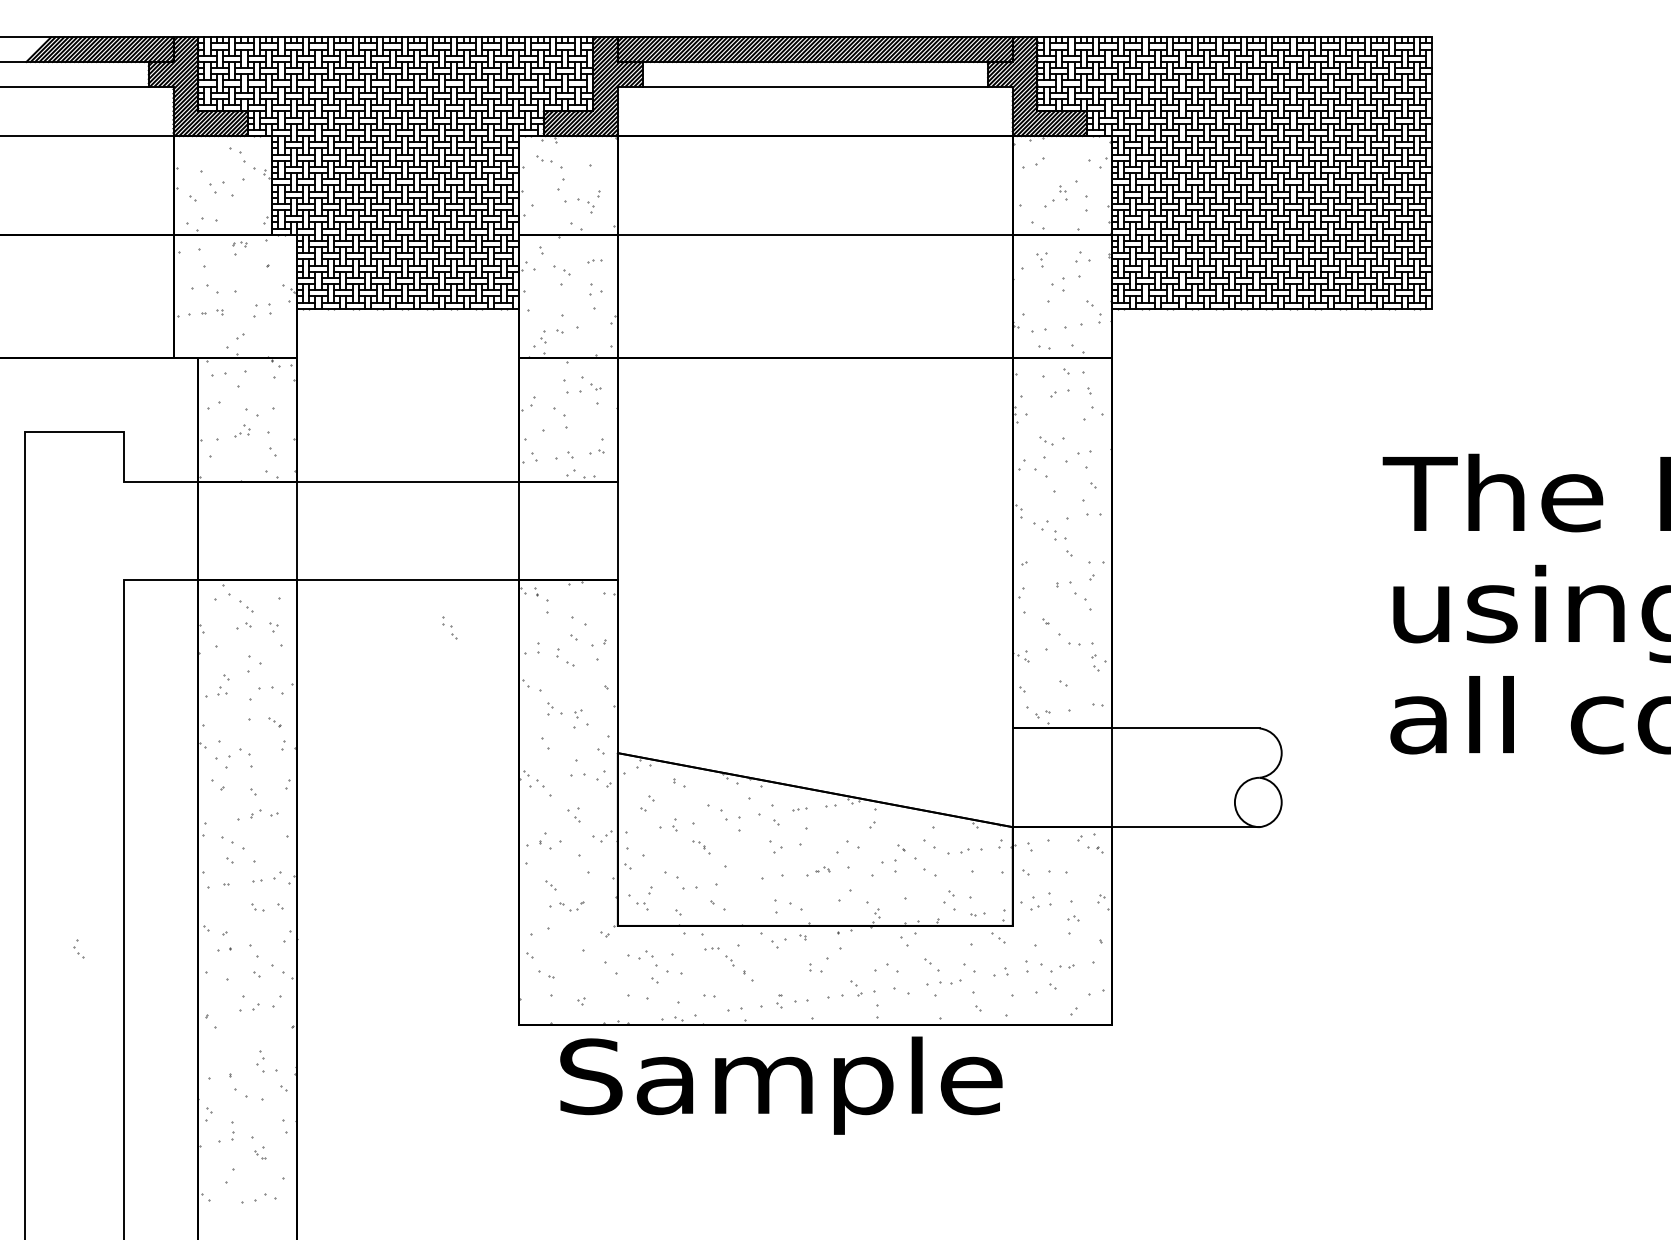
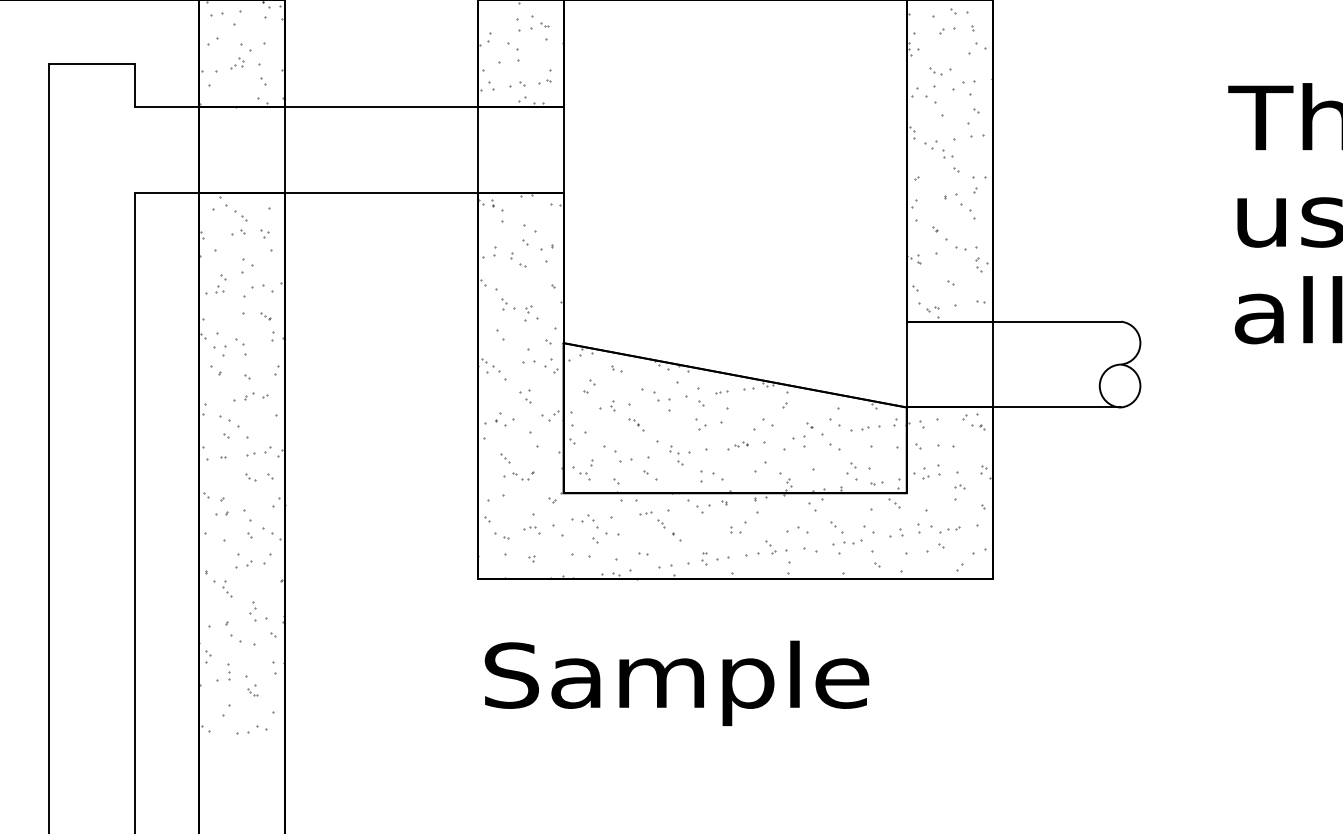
part: (449, 627) -> (676, 454), moved
part: (78, 948) -> (227, 588), moved
part: (581, 968) -> (531, 530), added
text: (781, 1085) -> (677, 683), moved

